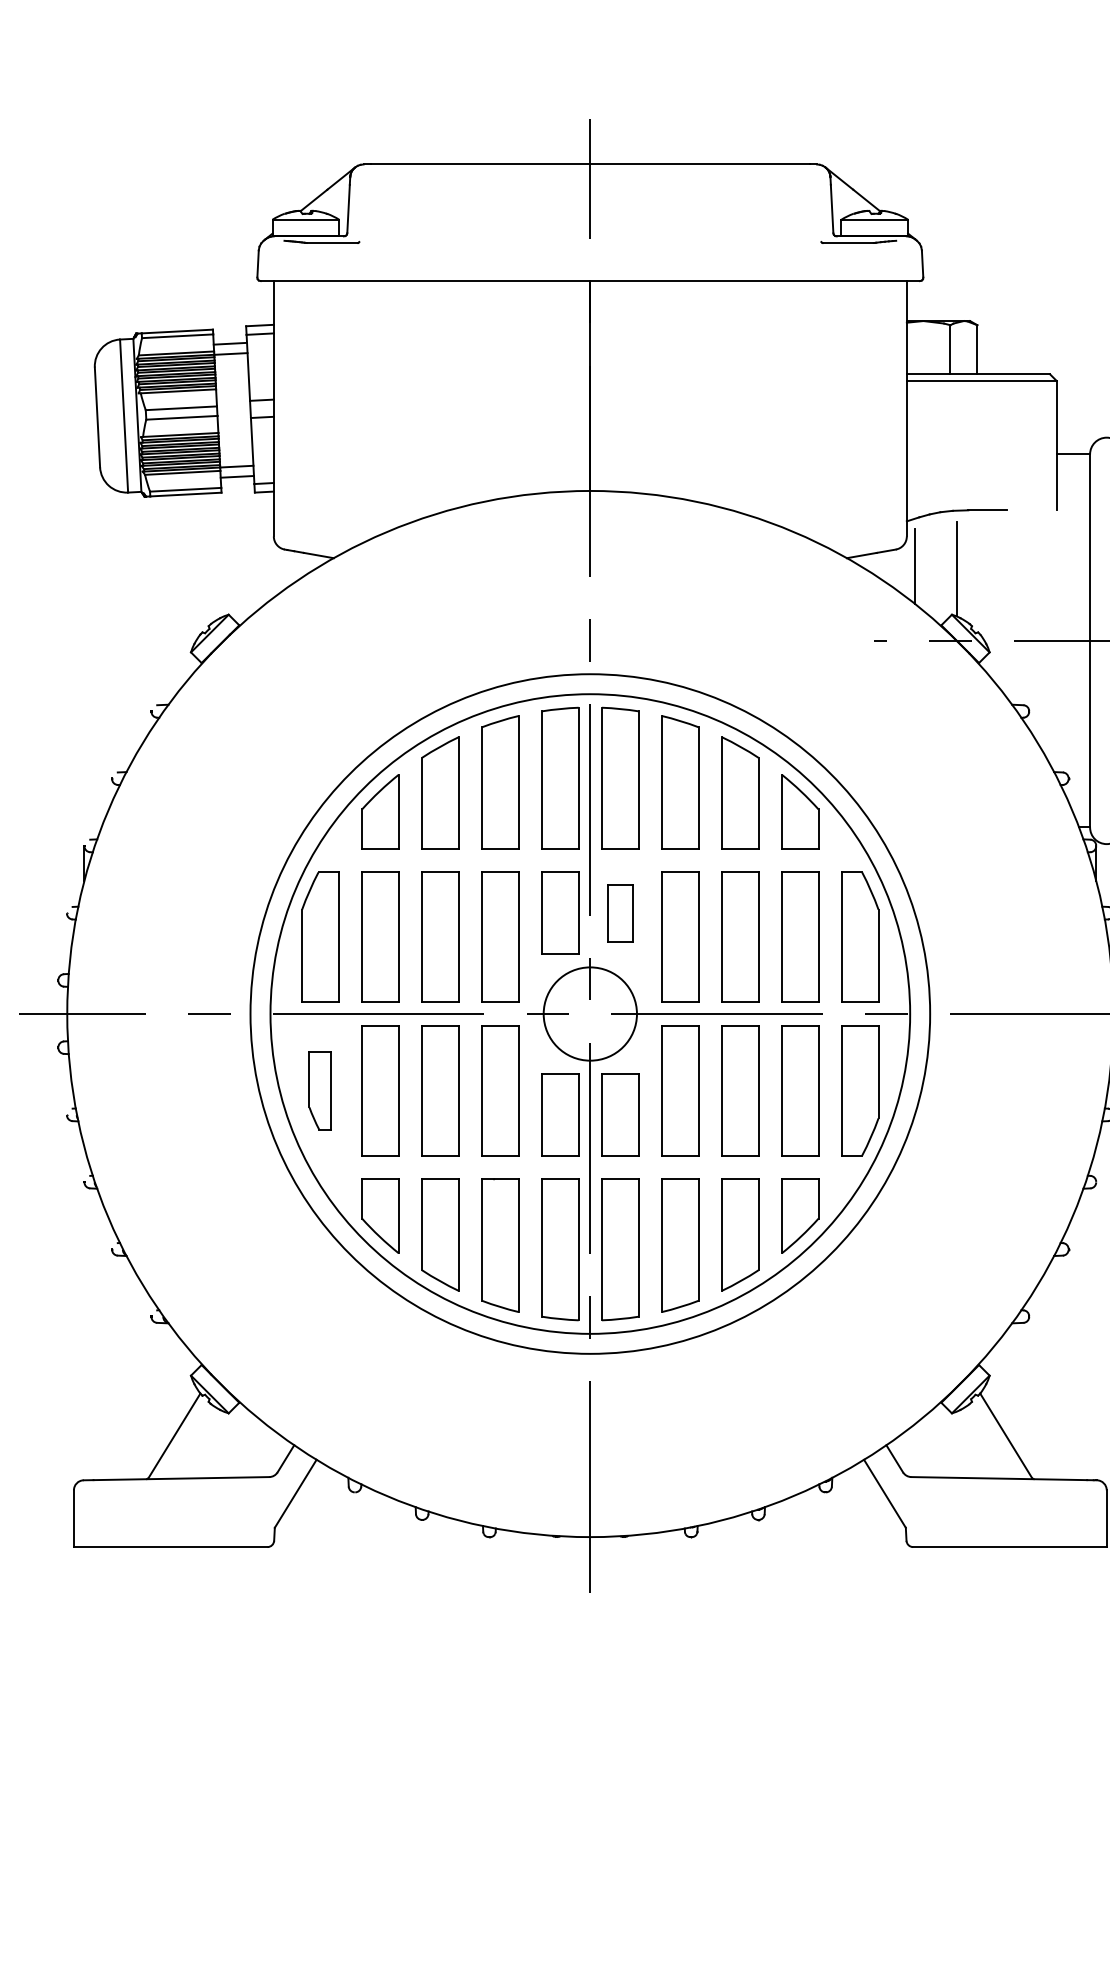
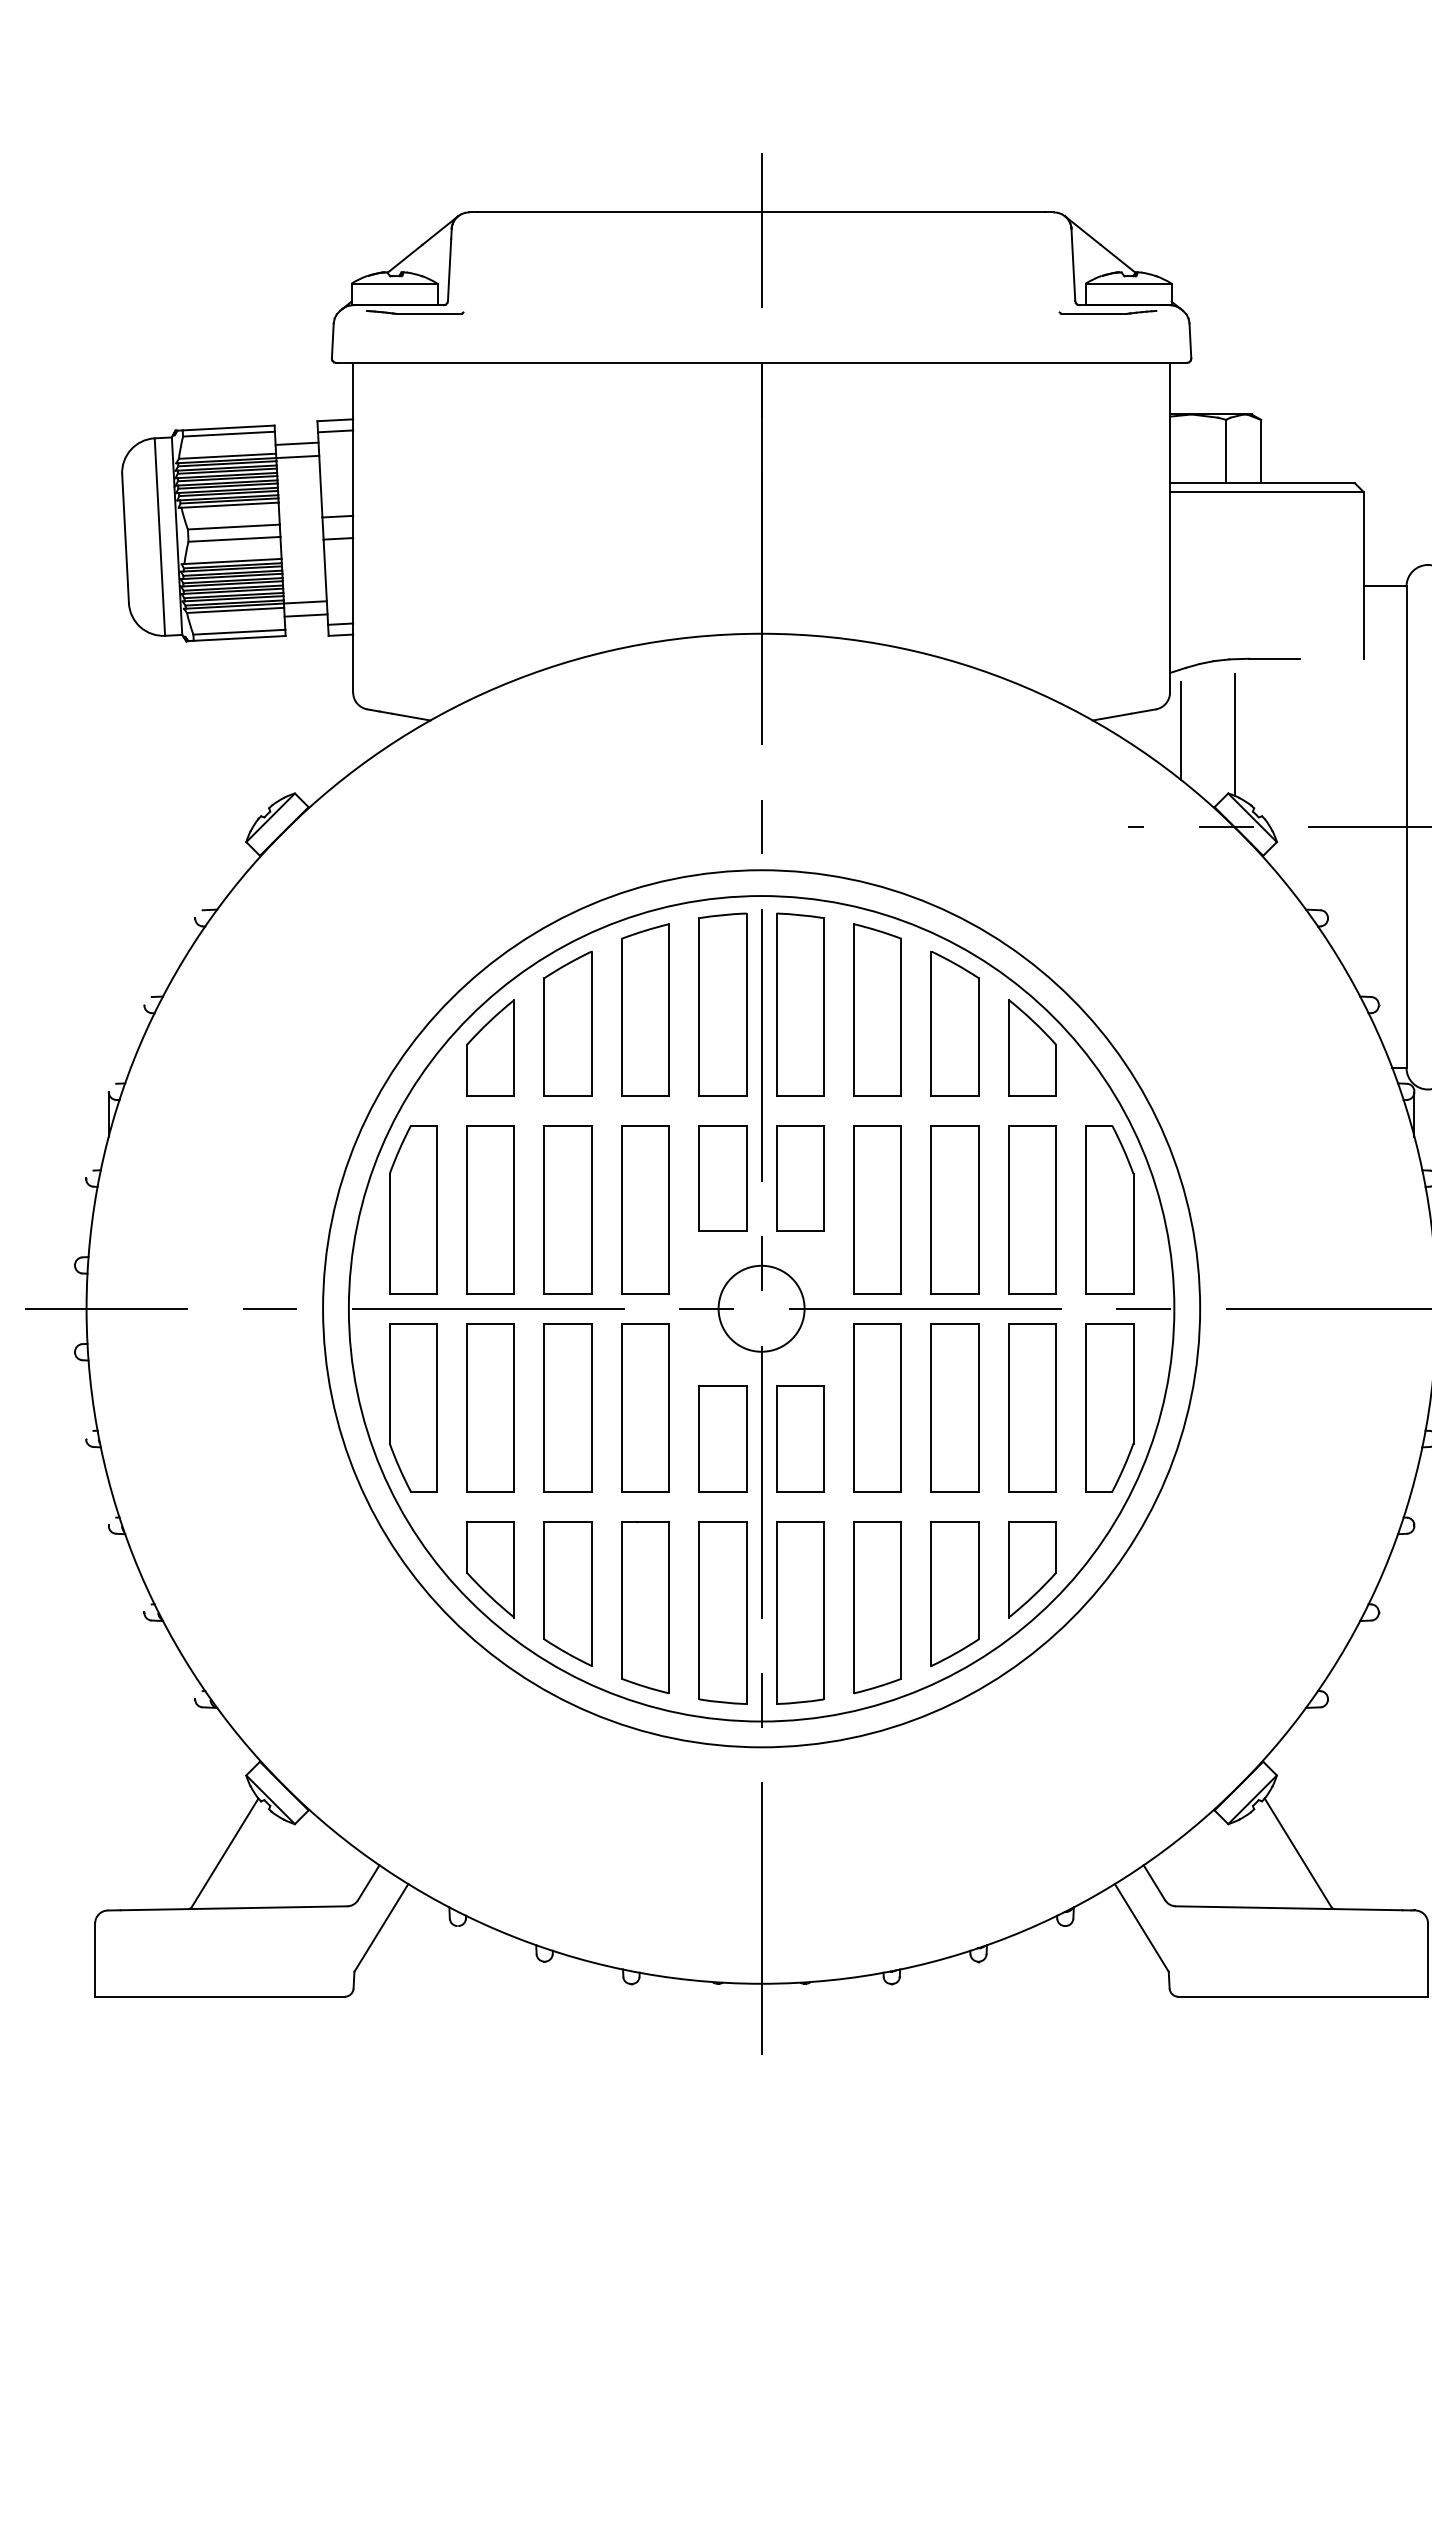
part: (620, 912) -> (800, 1177), size x1.43
circle: (590, 1013) -> (761, 1308), size x0.71
part: (320, 1090) -> (413, 1407), size x1.67

